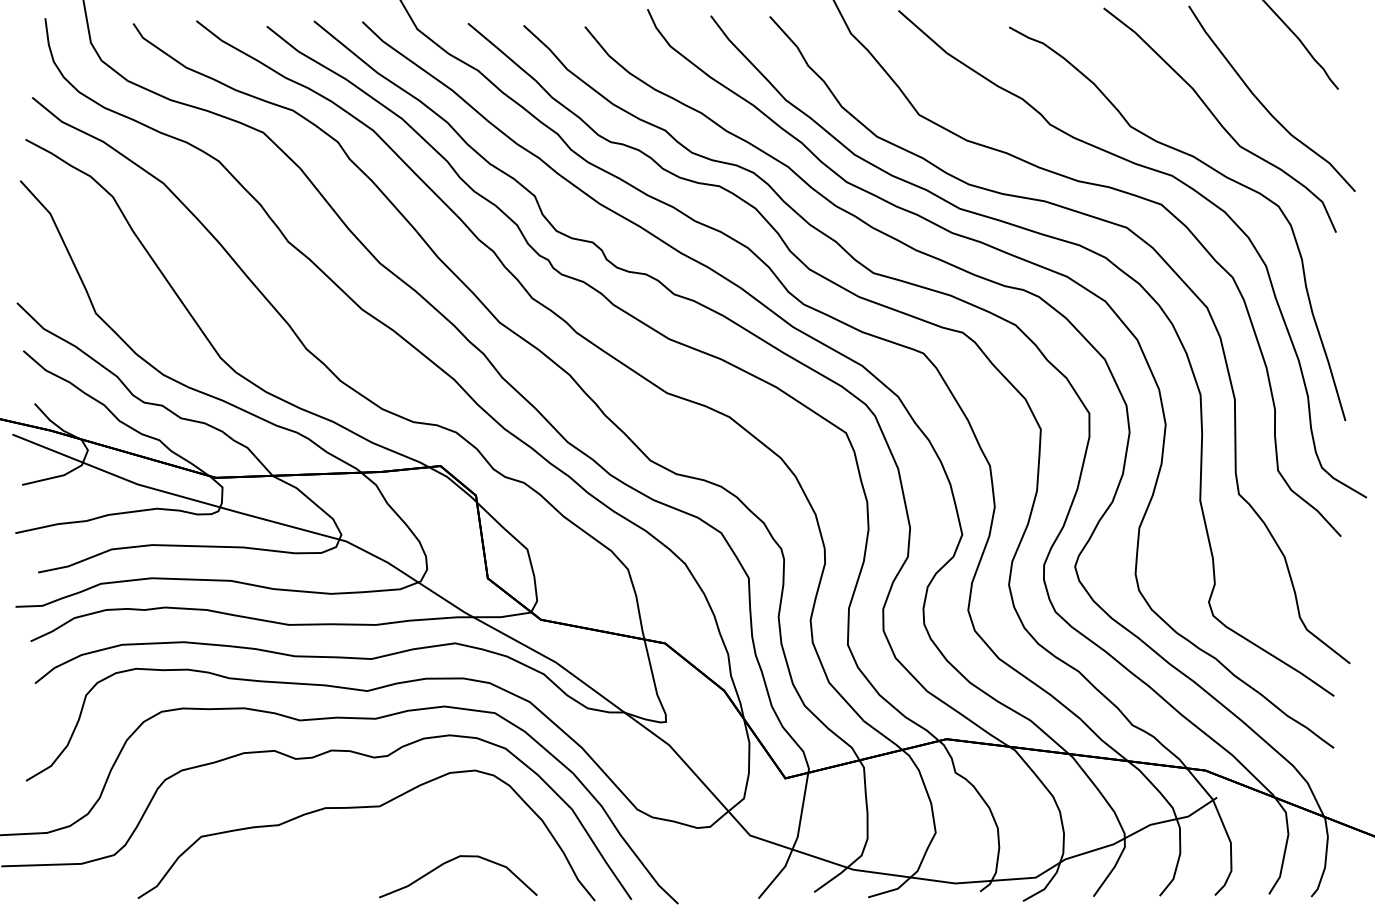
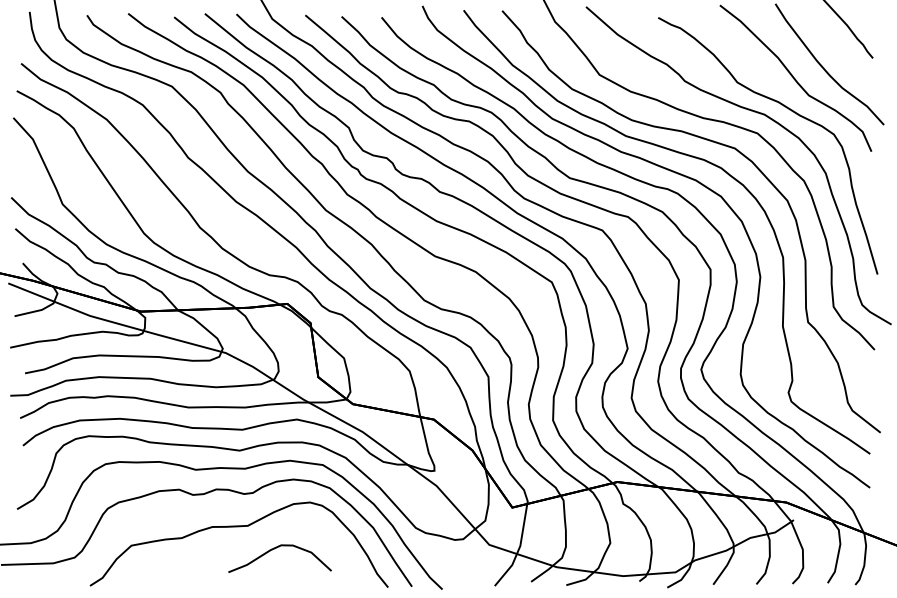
curve: (449, 862) -> (274, 549), moved

